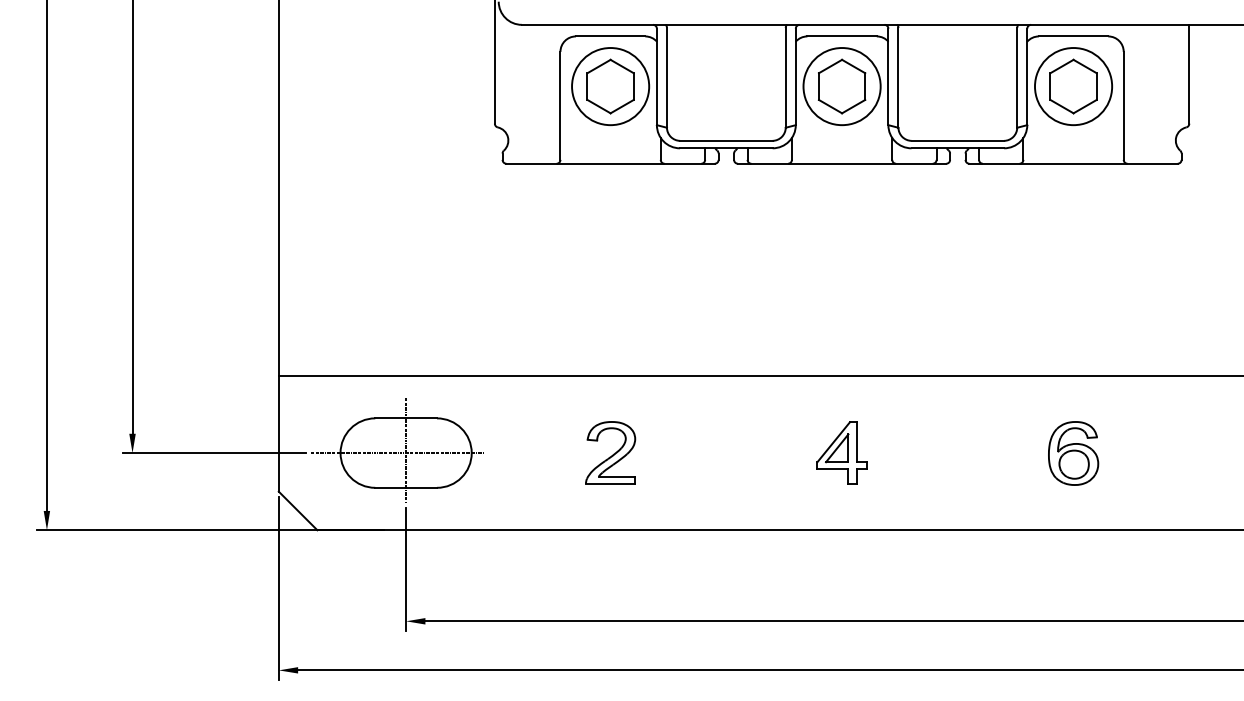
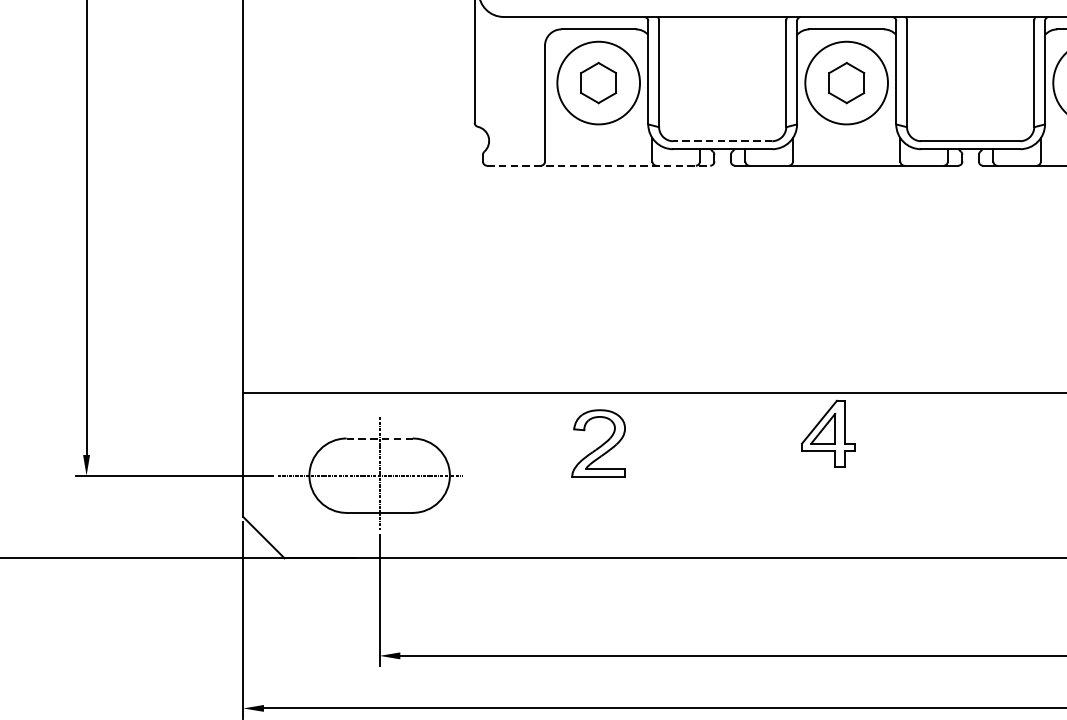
part: (610, 86) -> (598, 82), size x0.7
part: (842, 86) -> (847, 82), size x0.7
line: (725, 140) -> (721, 140), solid -> dashed
line: (611, 163) -> (599, 165), solid -> dashed
line: (406, 418) -> (380, 438), solid -> dashed
part: (610, 452) -> (598, 442), moved
part: (841, 452) -> (827, 433), moved

